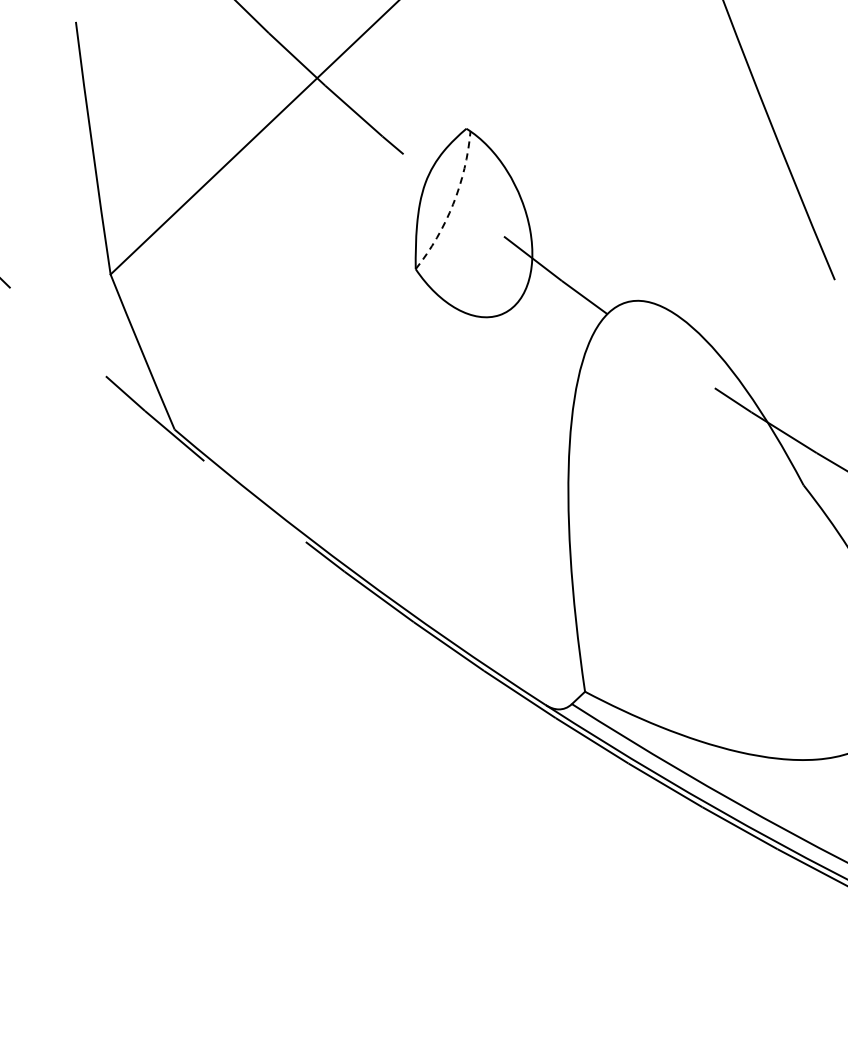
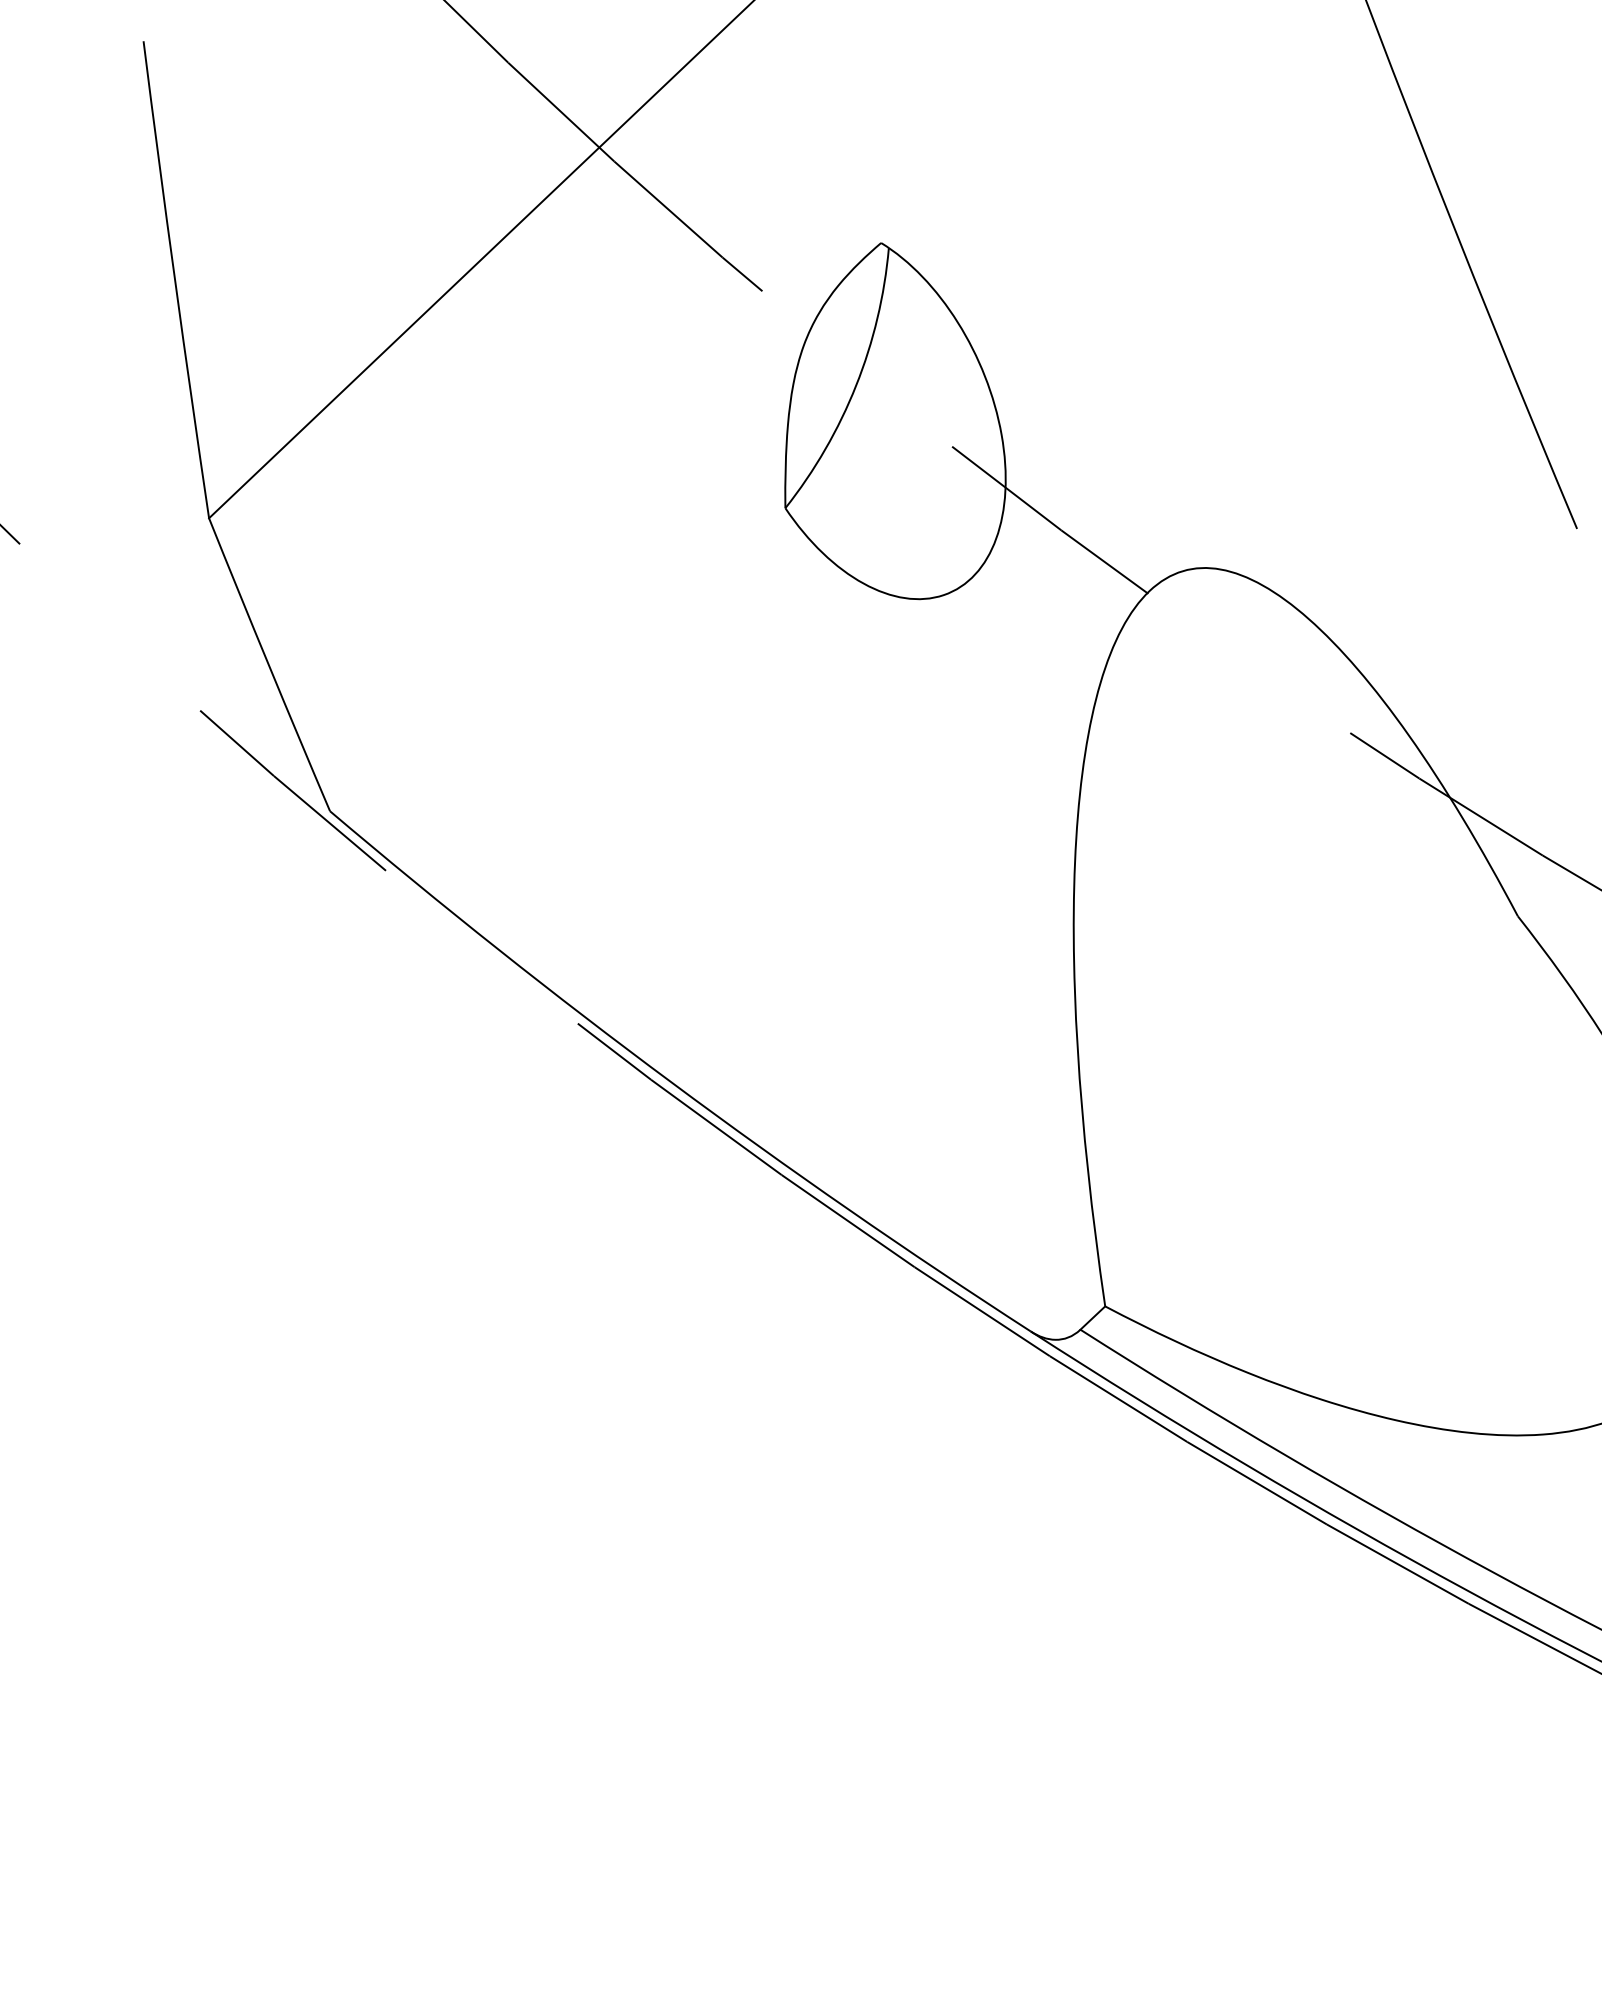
arc: (453, 204) -> (856, 386), dashed -> solid

